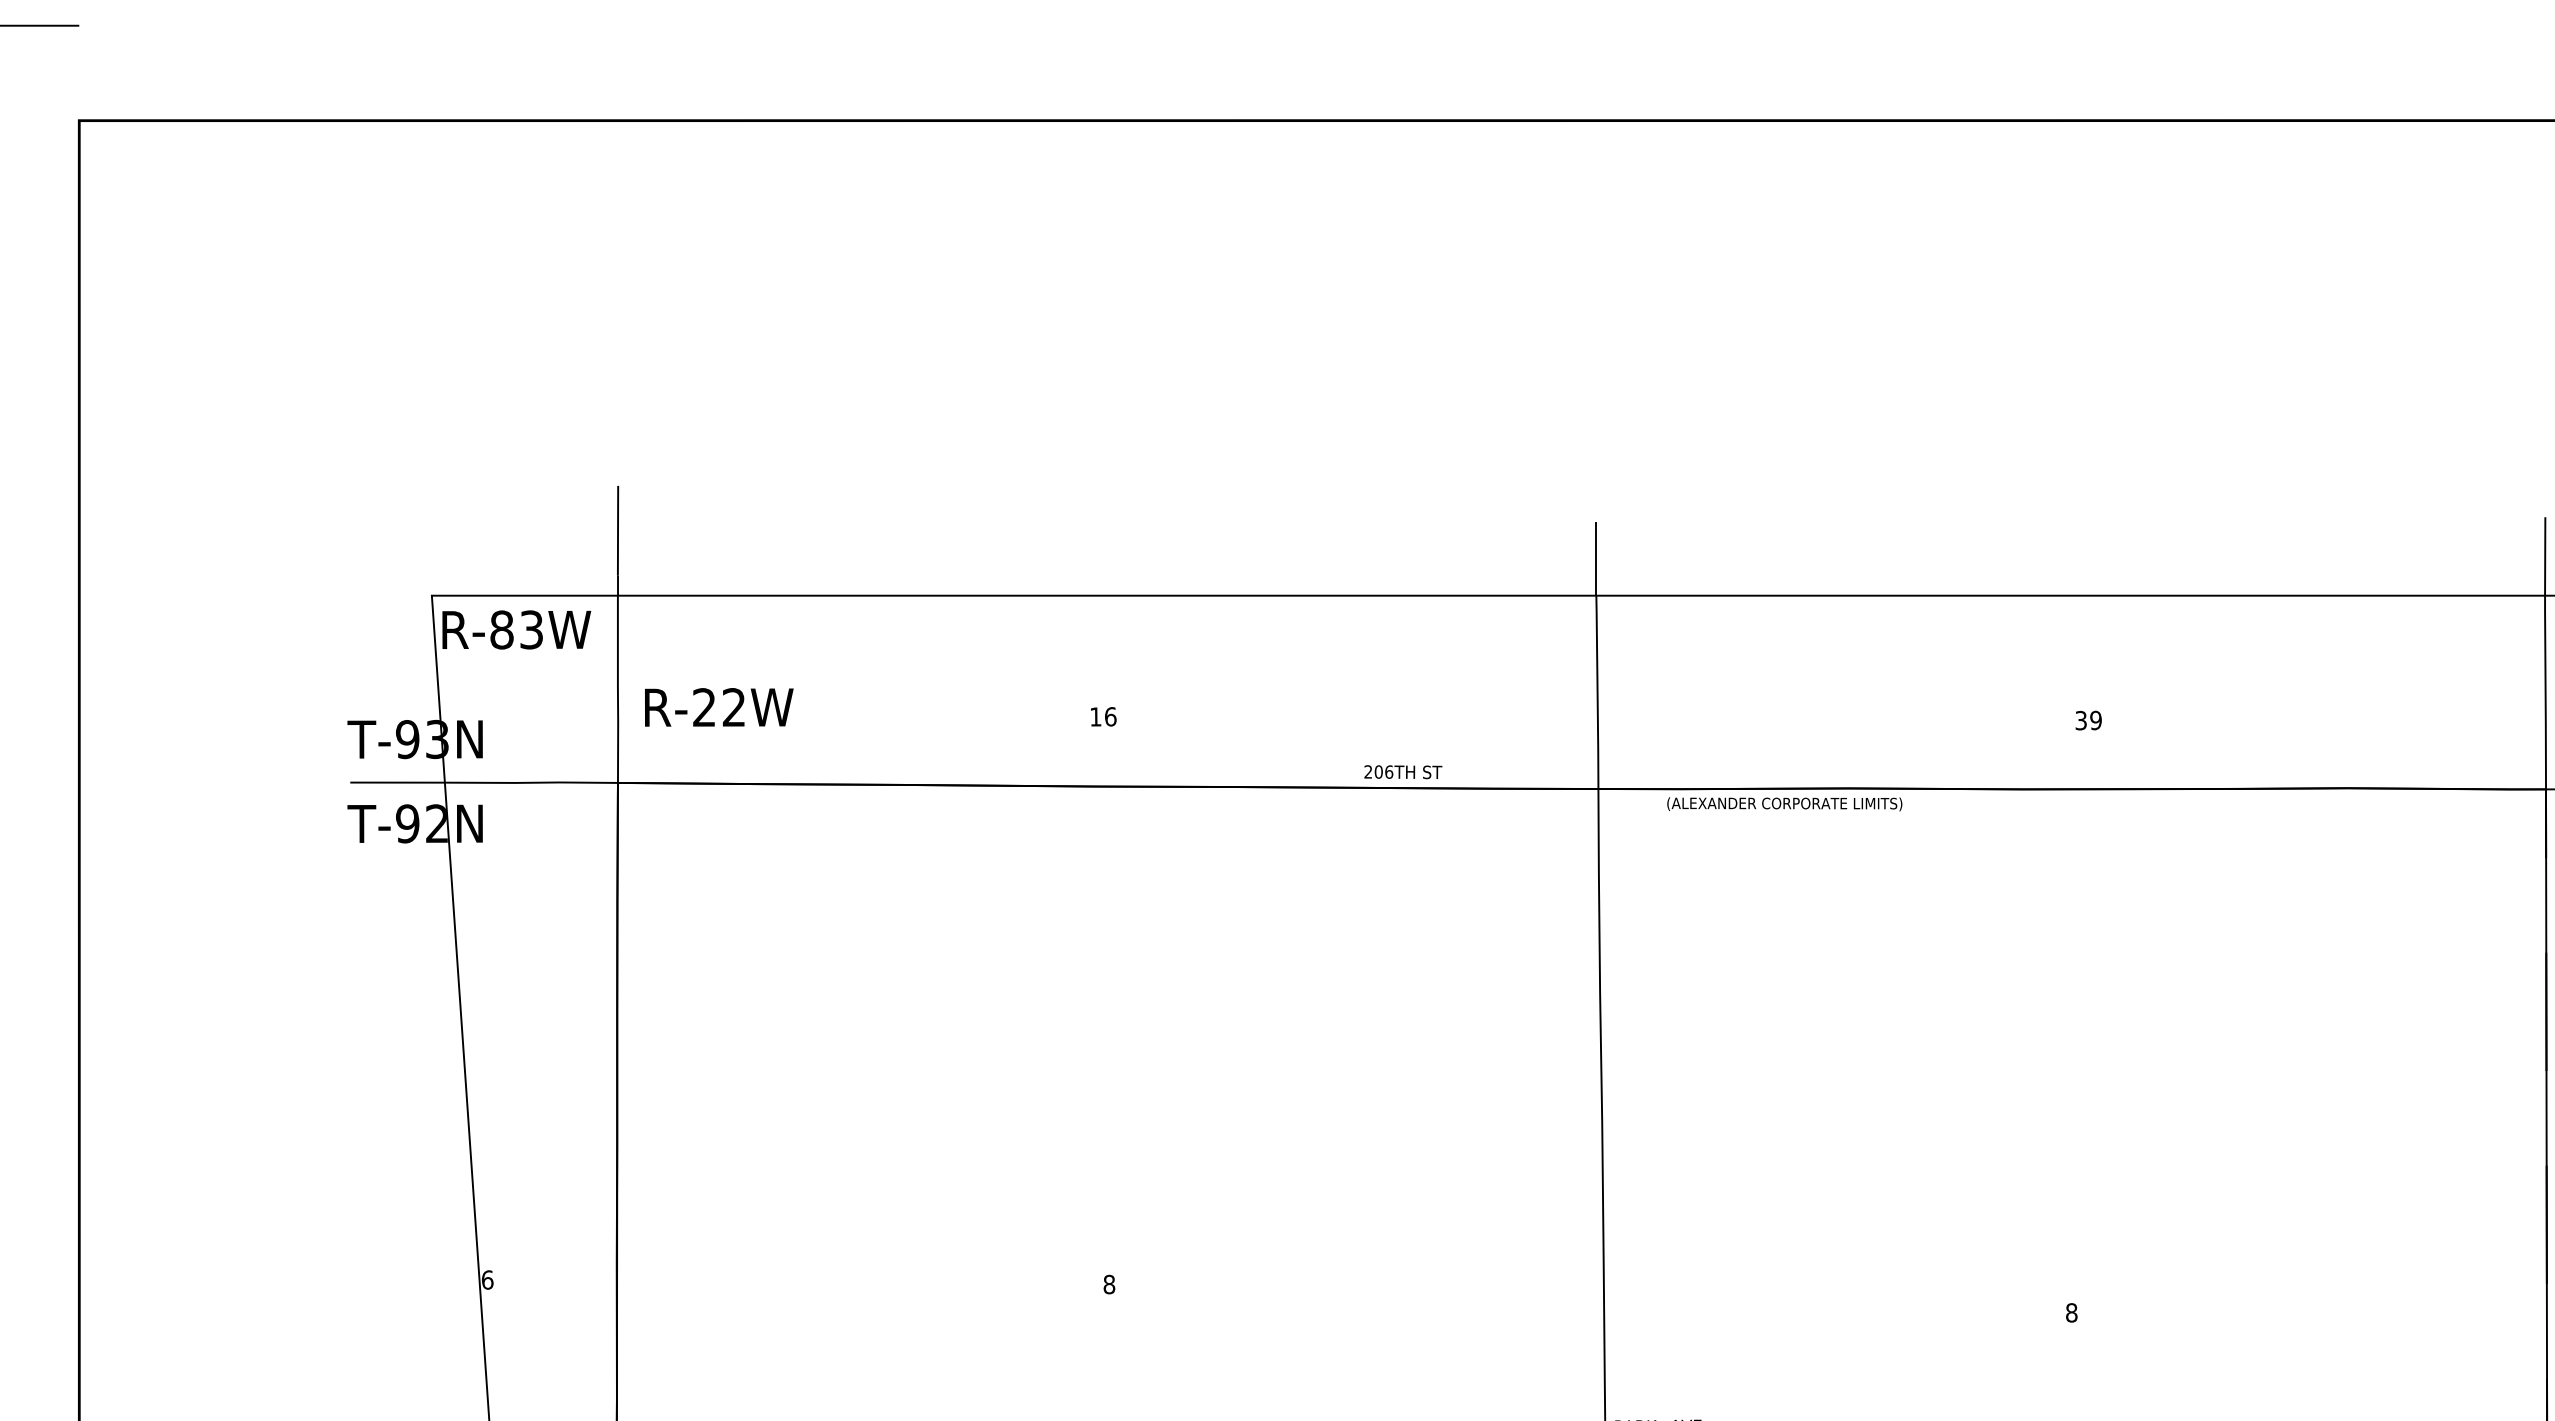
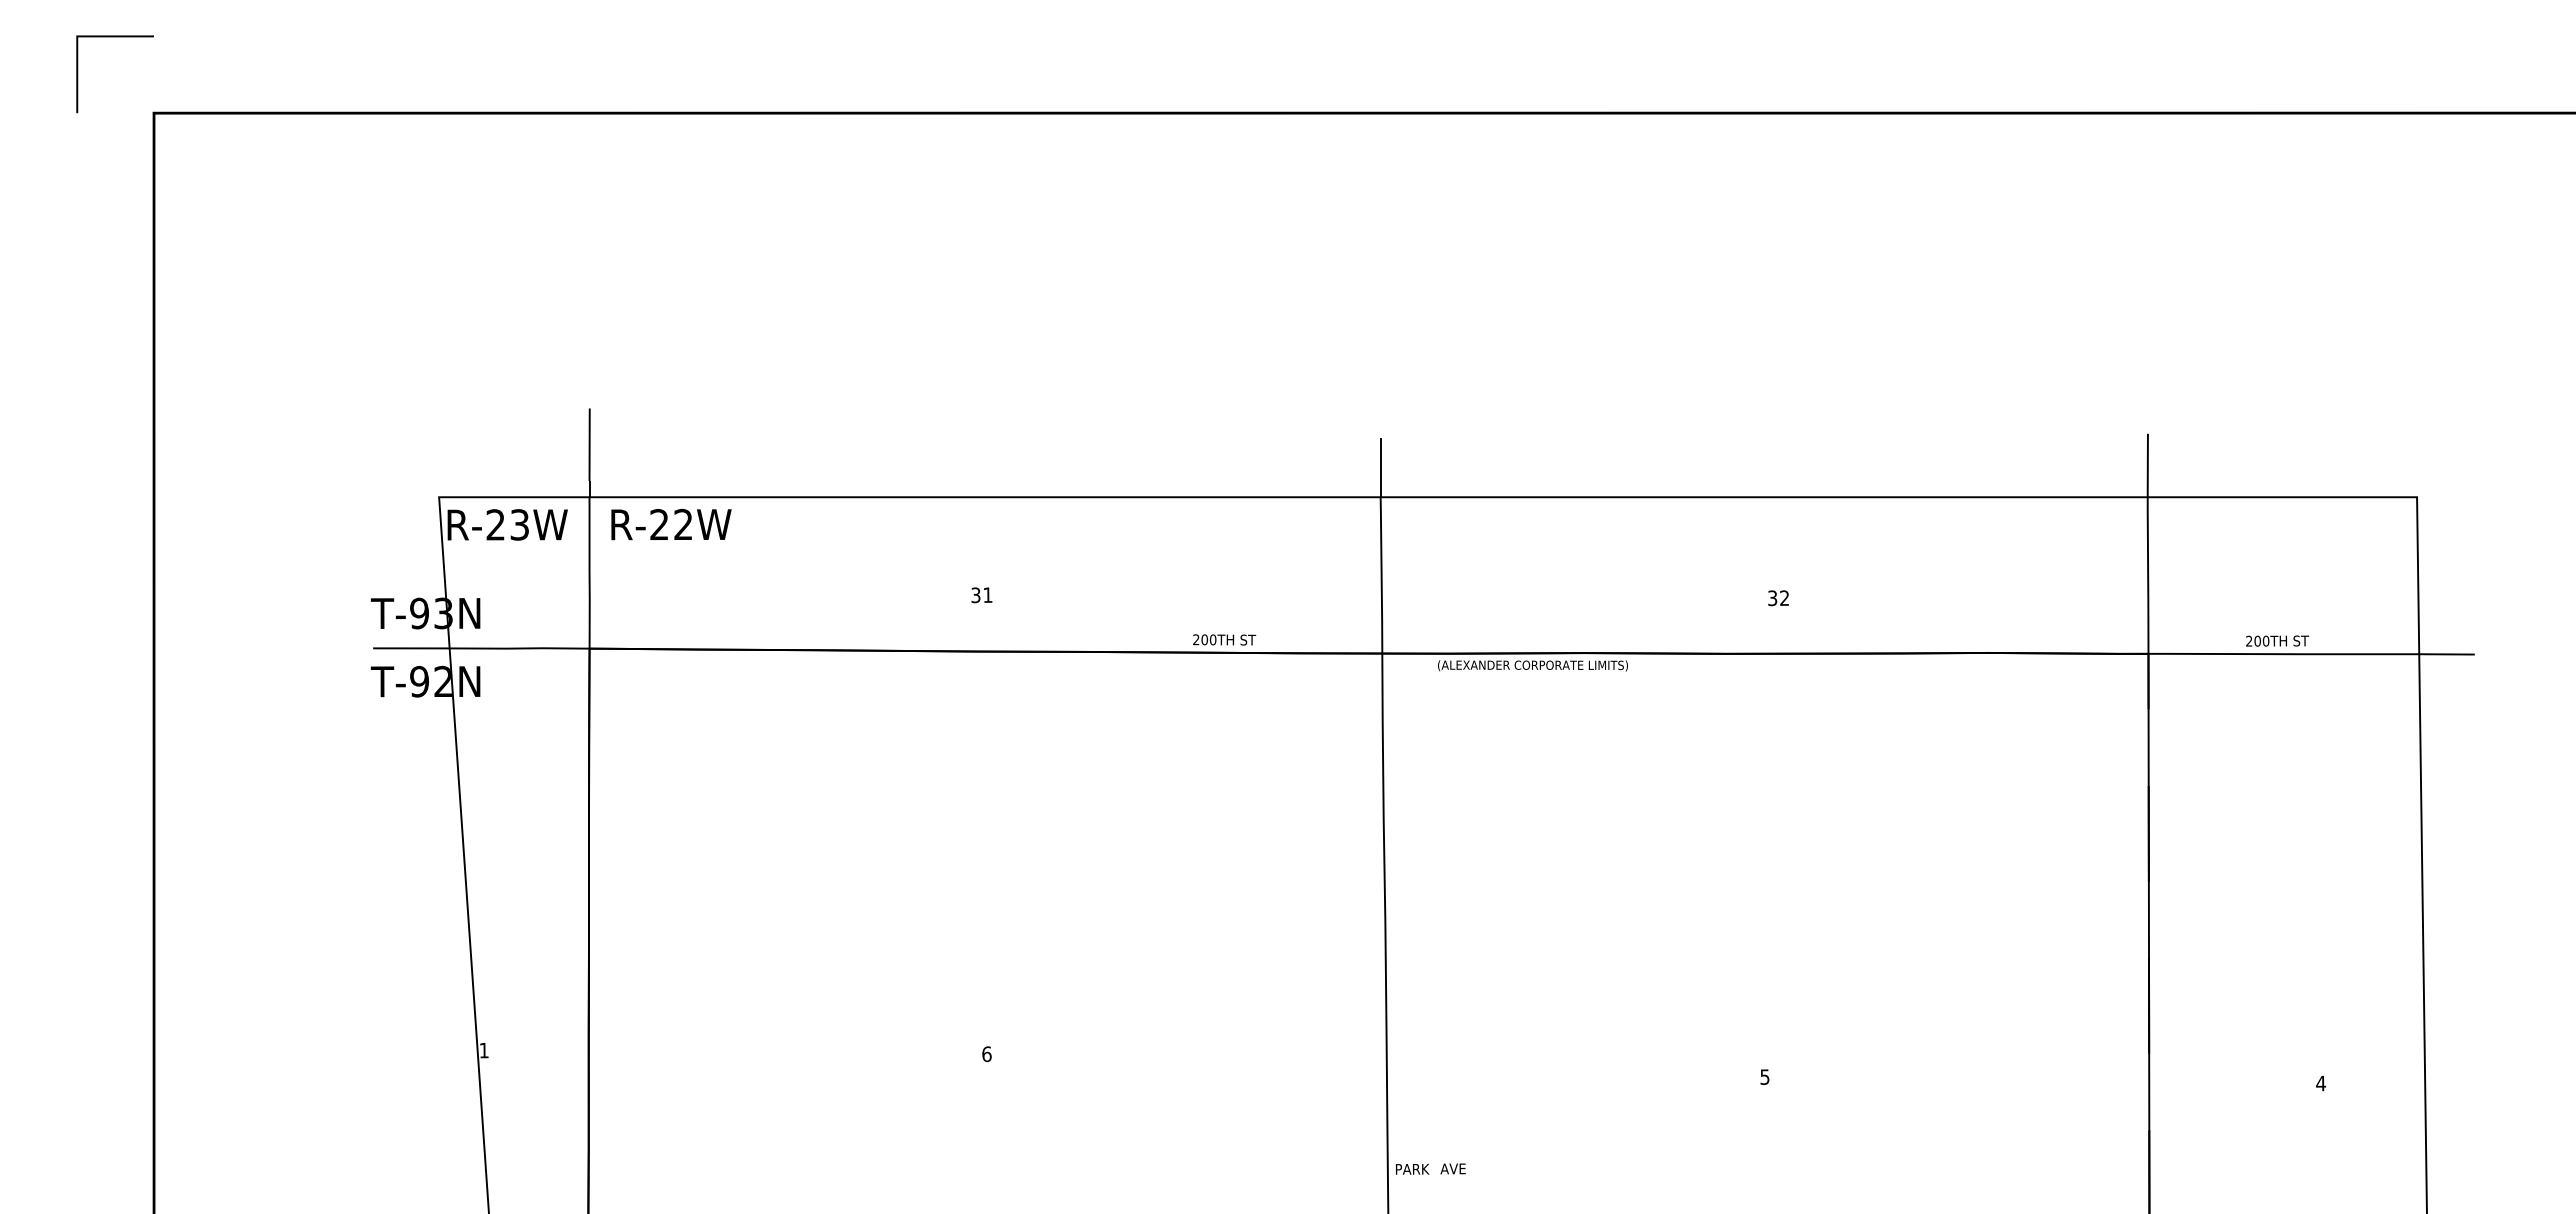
text: (501, 629) -> (495, 524), R-83W -> R-23W
text: (719, 707) -> (671, 524), moved
text: (1102, 717) -> (981, 595), 16 -> 31
text: (2095, 720) -> (1784, 598), 39 -> 32
text: (1389, 771) -> (1213, 639), 206TH -> 200TH
text: (486, 1279) -> (483, 1050), 6 -> 1
text: (1108, 1283) -> (986, 1053), 8 -> 6
text: (2071, 1312) -> (1764, 1076), 8 -> 5

